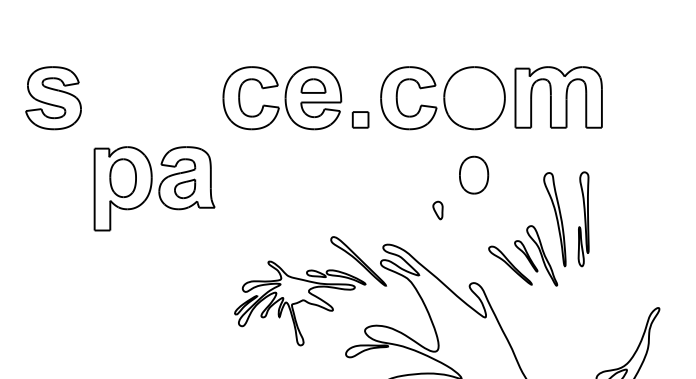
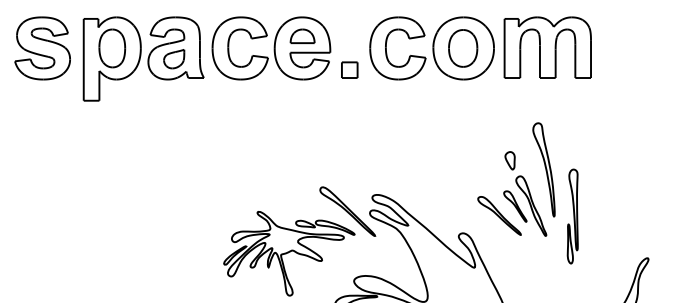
part: (474, 174) -> (463, 47), moved
part: (154, 188) -> (143, 58), moved
part: (437, 210) -> (509, 160), moved
part: (583, 219) -> (572, 216), moved

